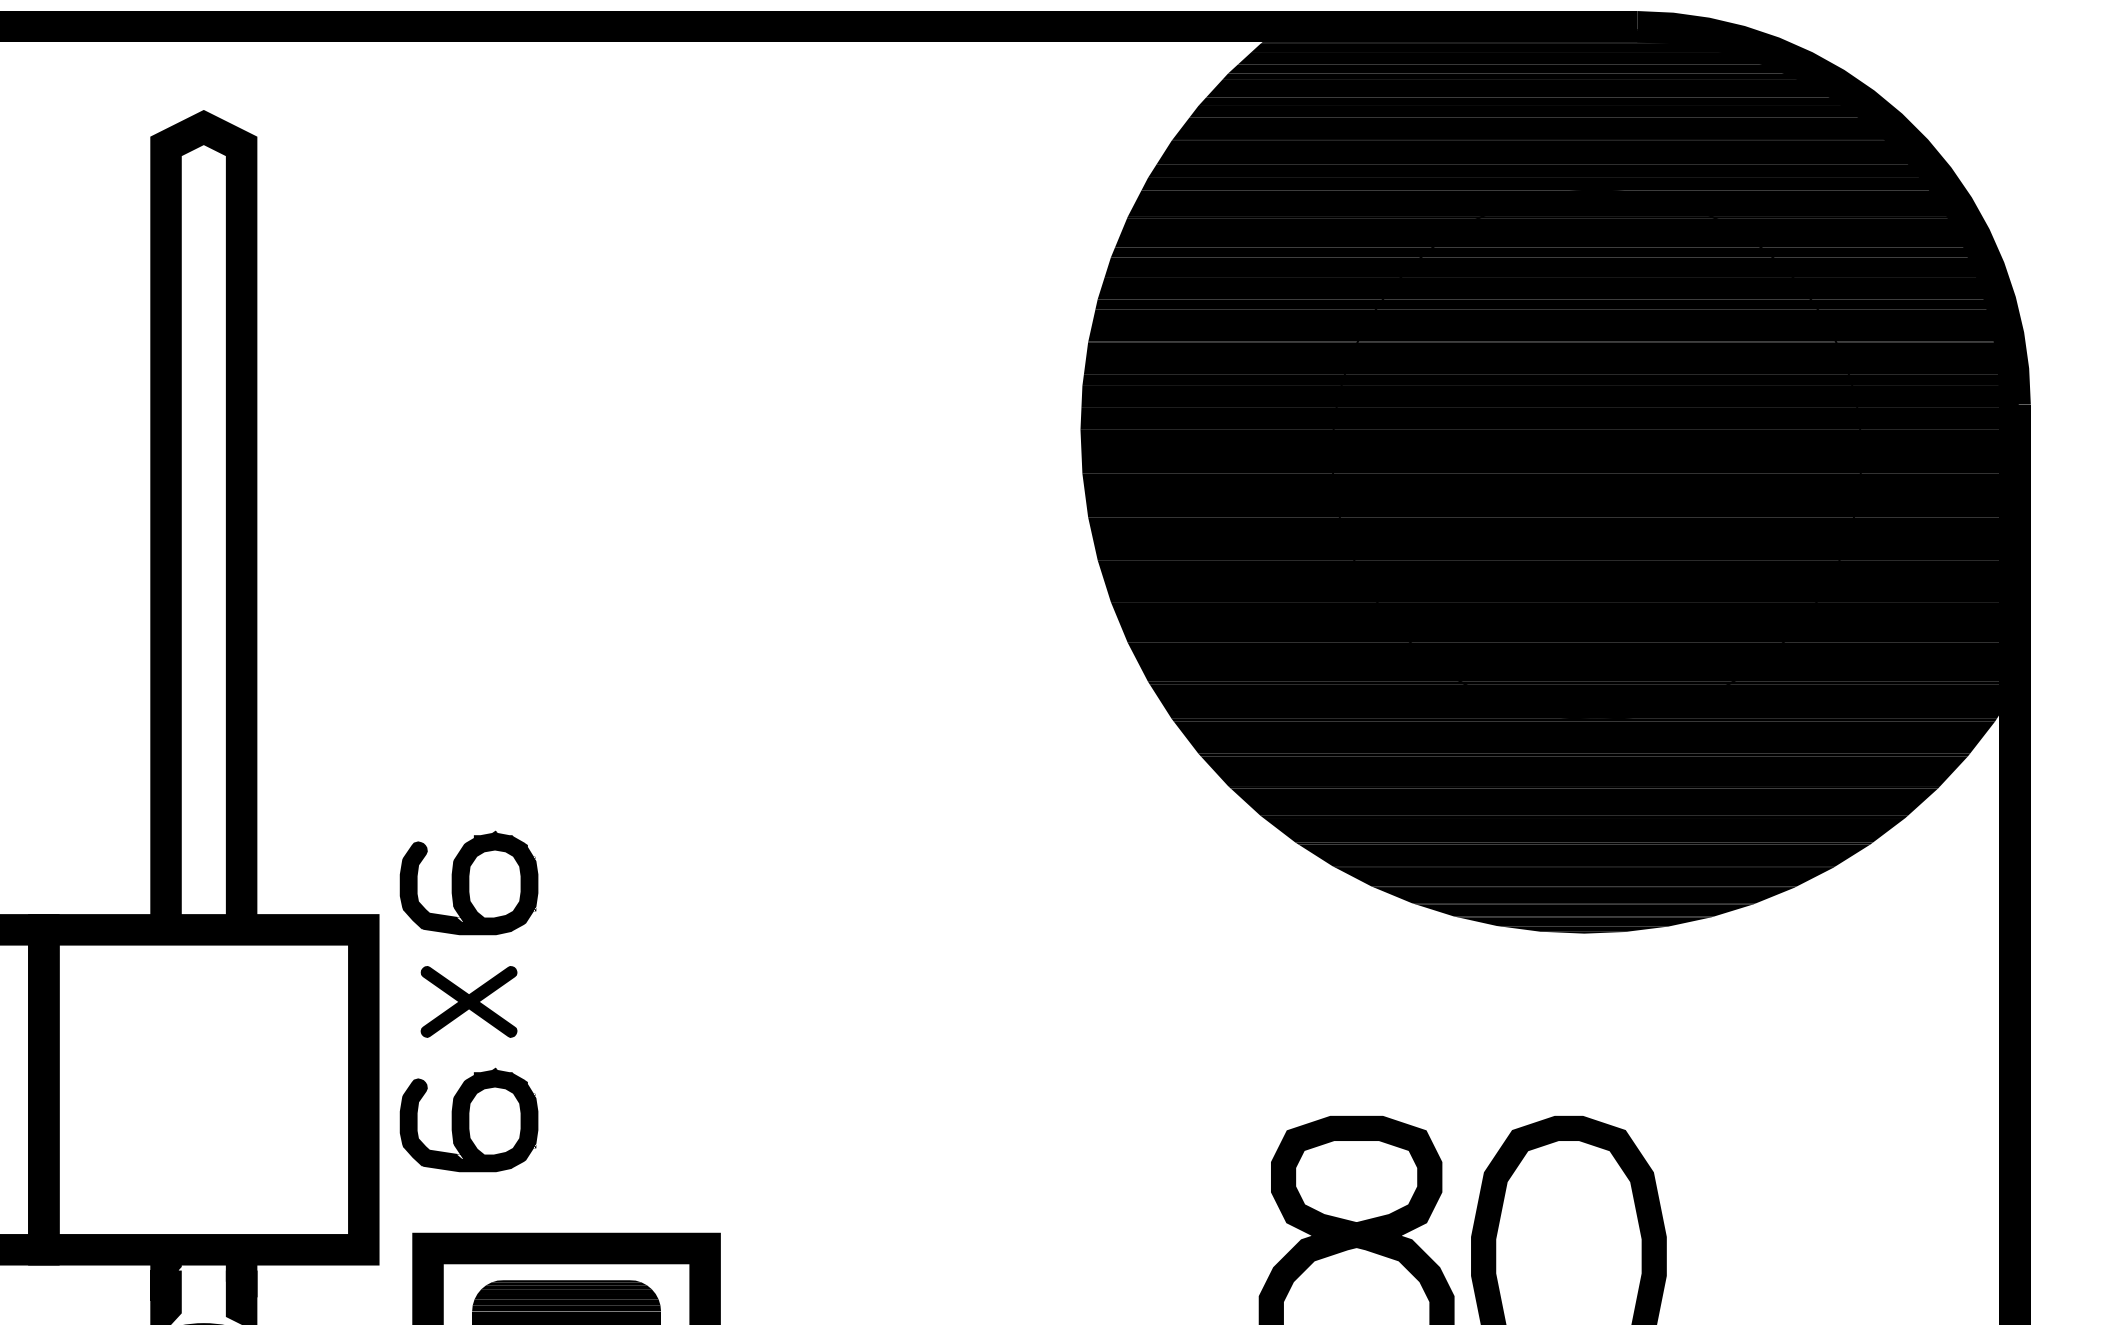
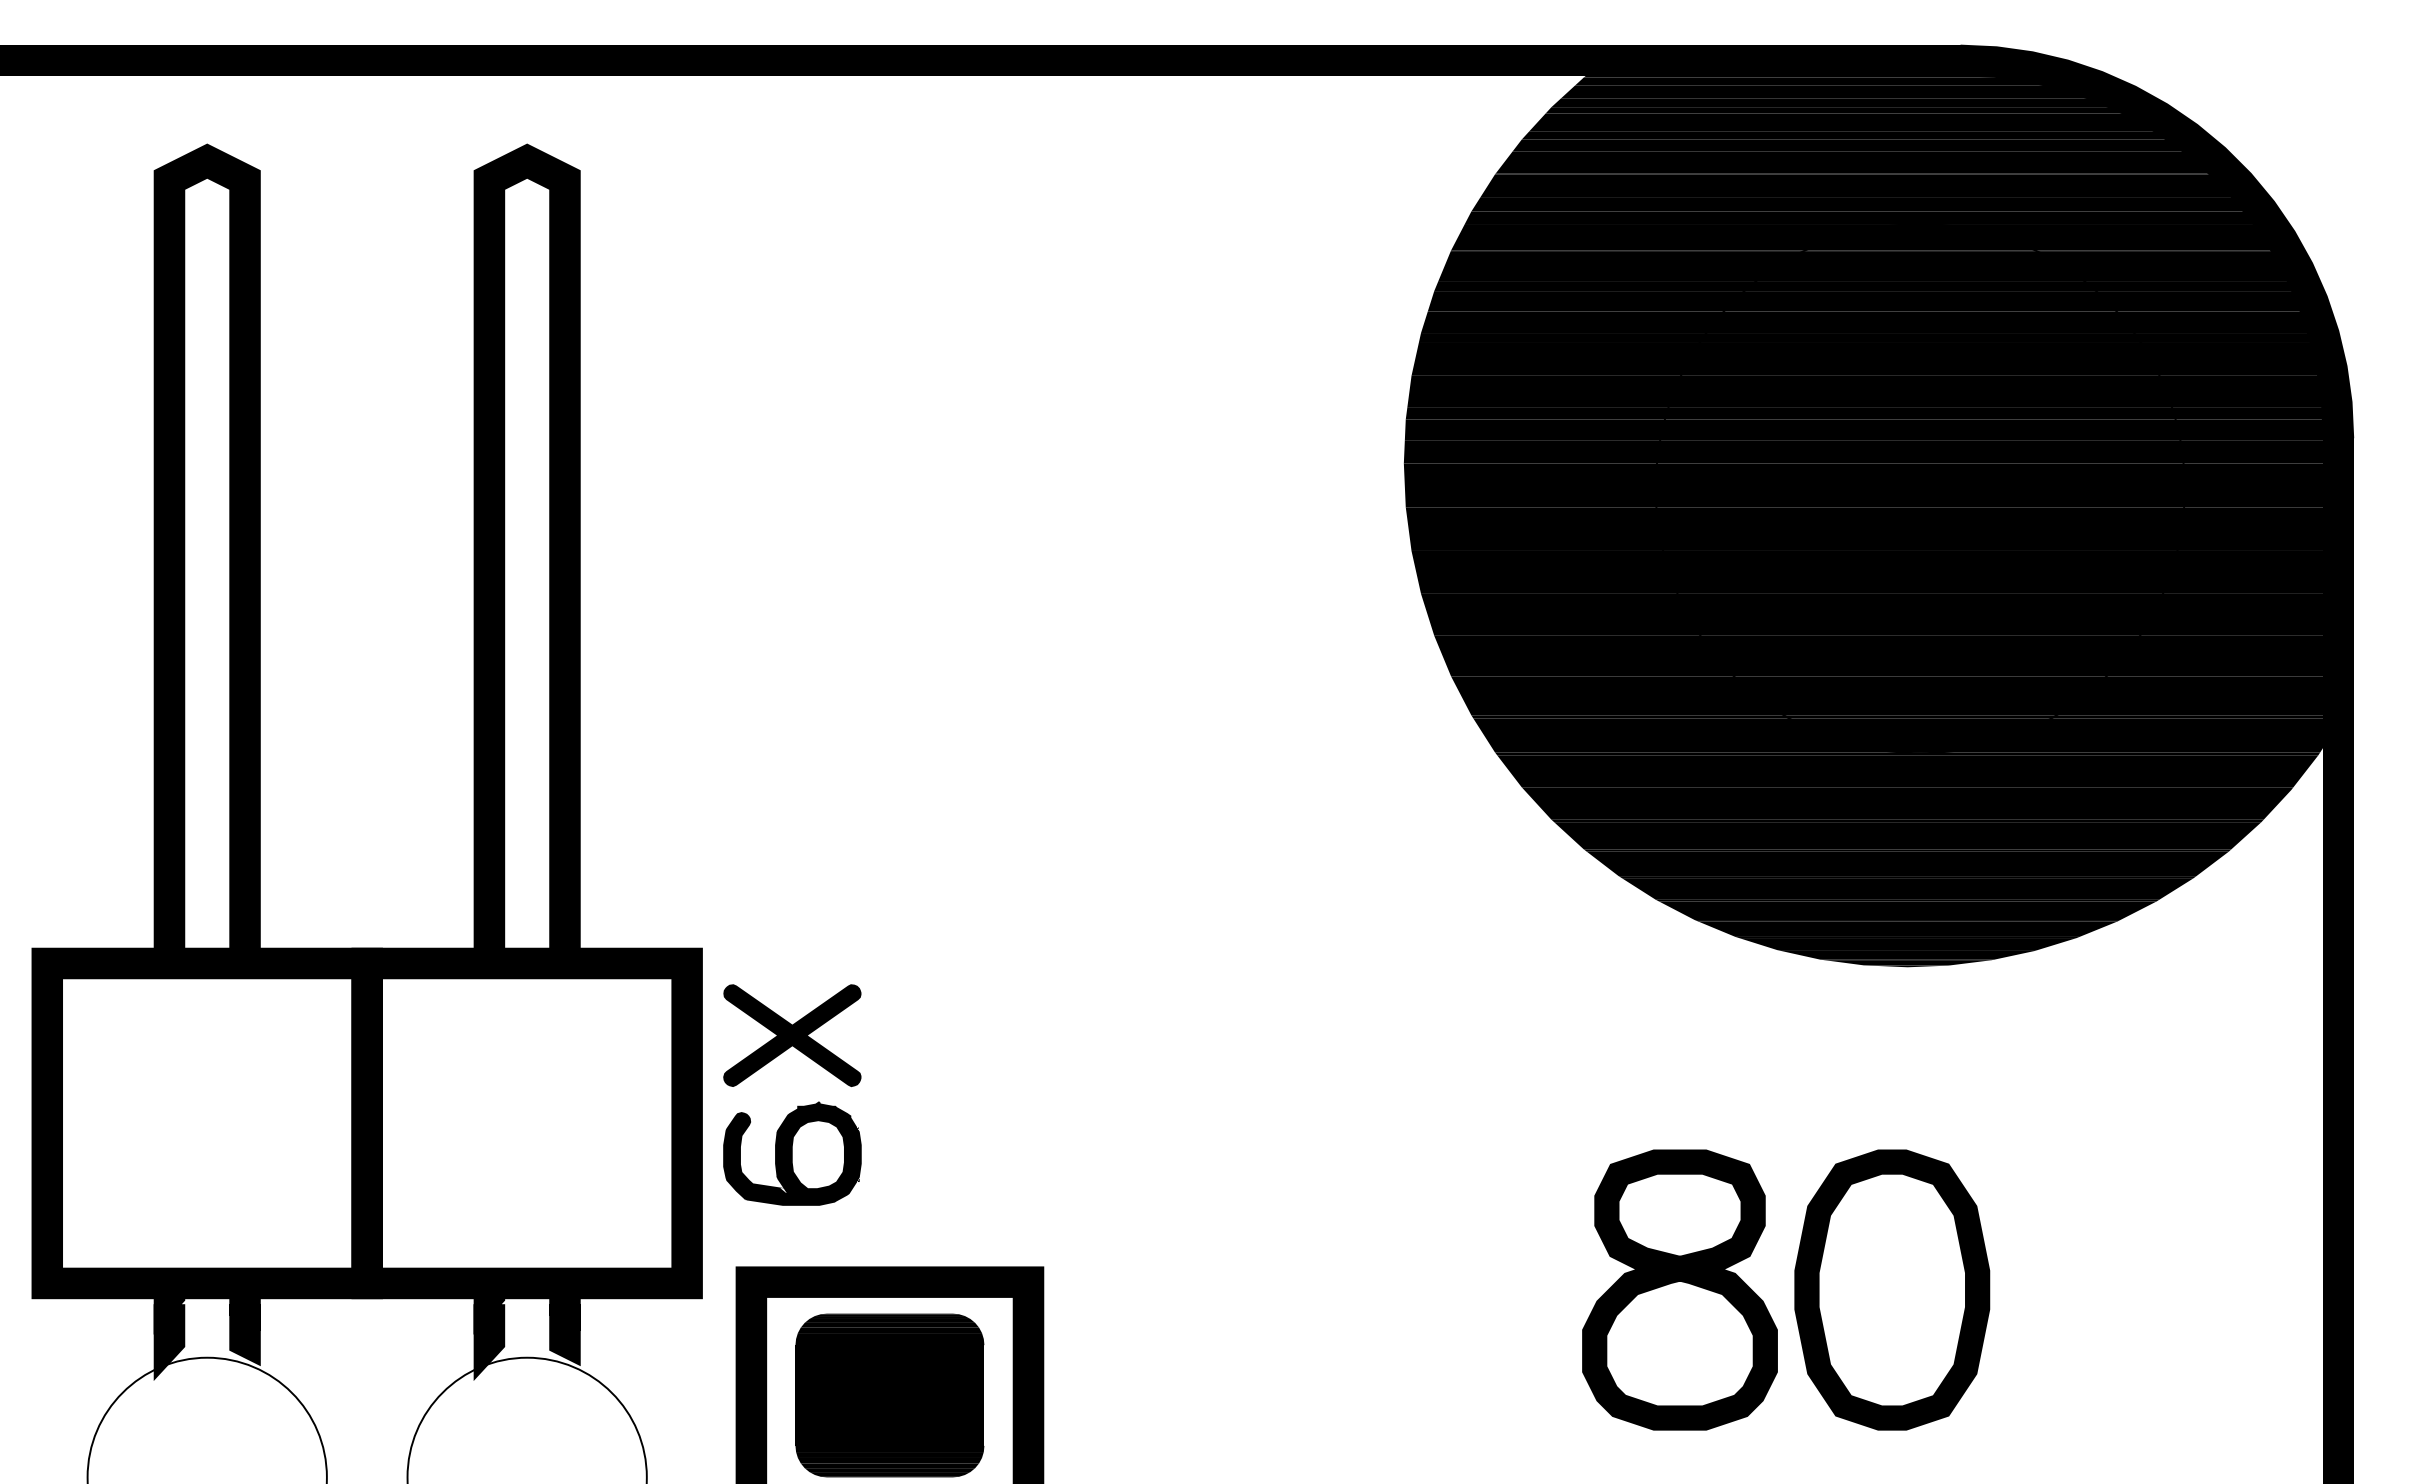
part: (469, 882) -> (792, 916), removed
part: (469, 1001) -> (792, 1035), size x1.43

